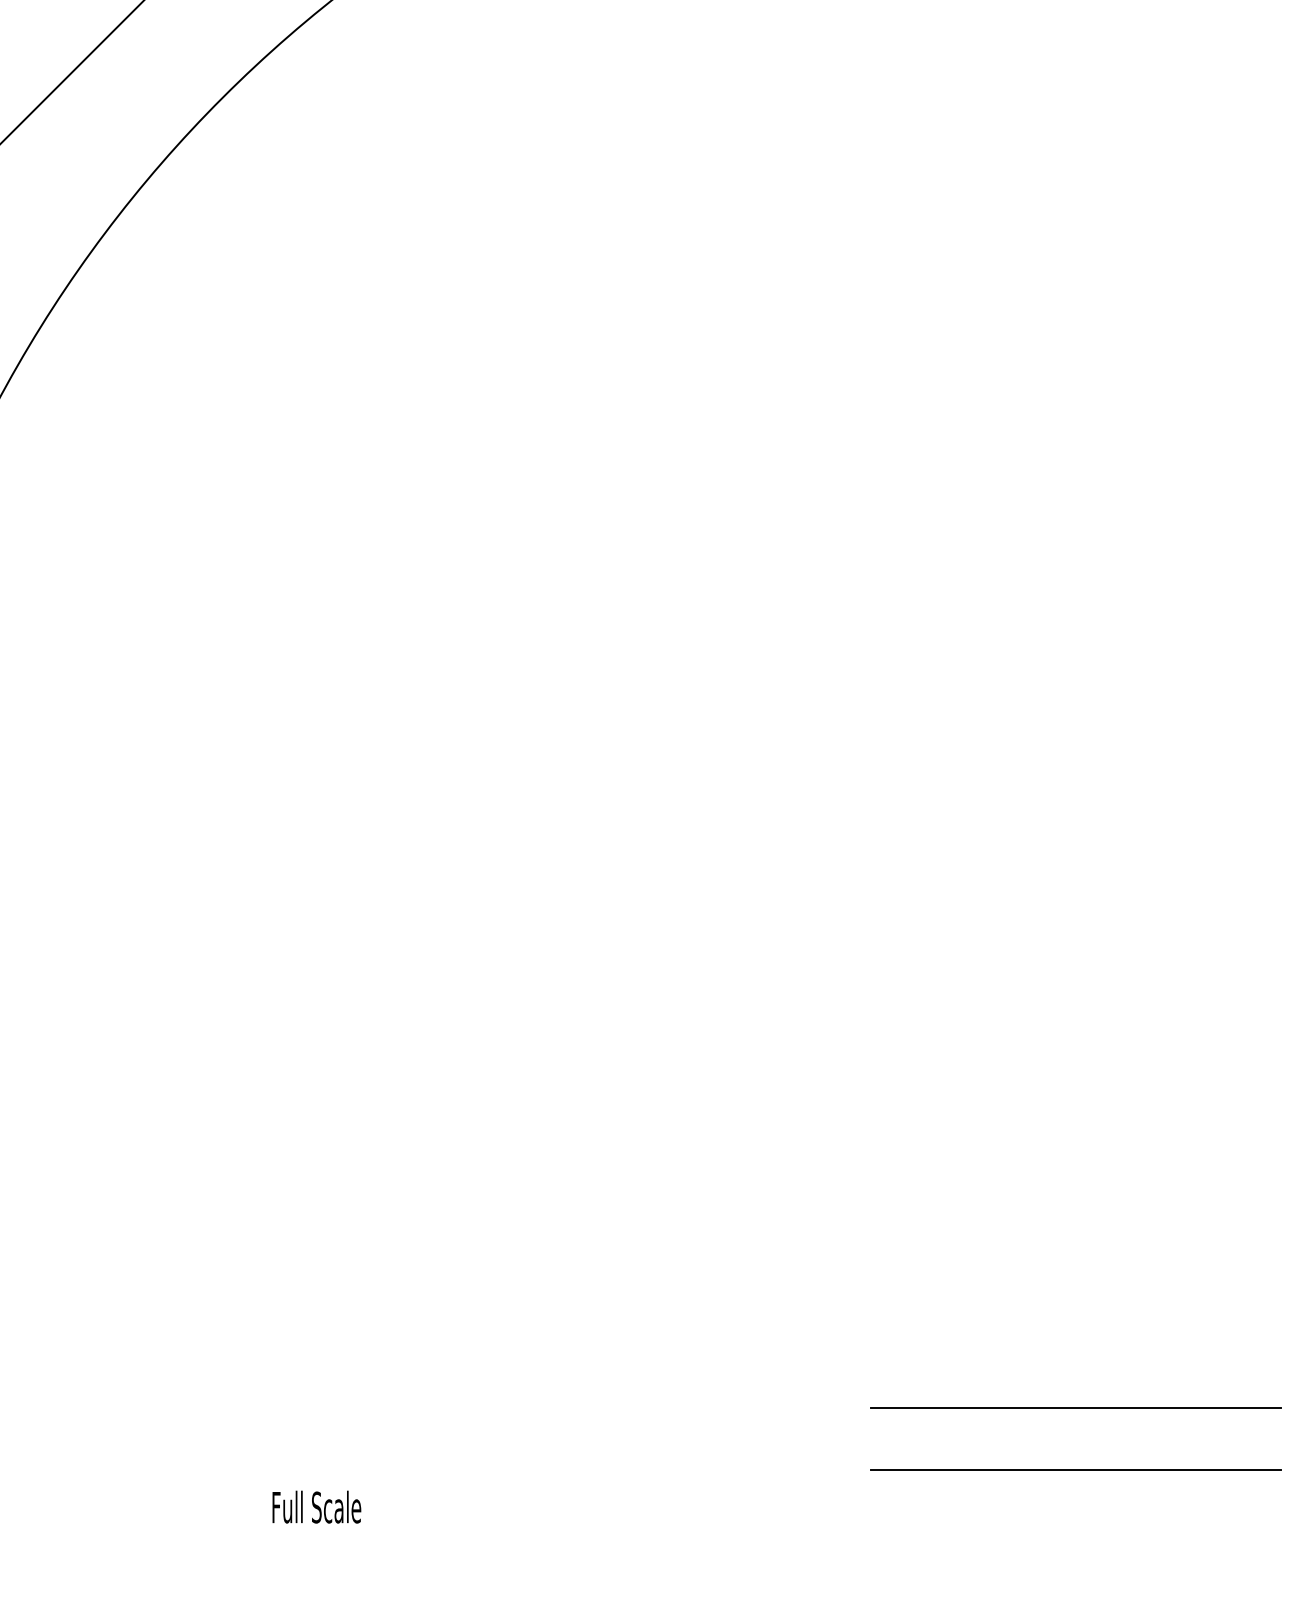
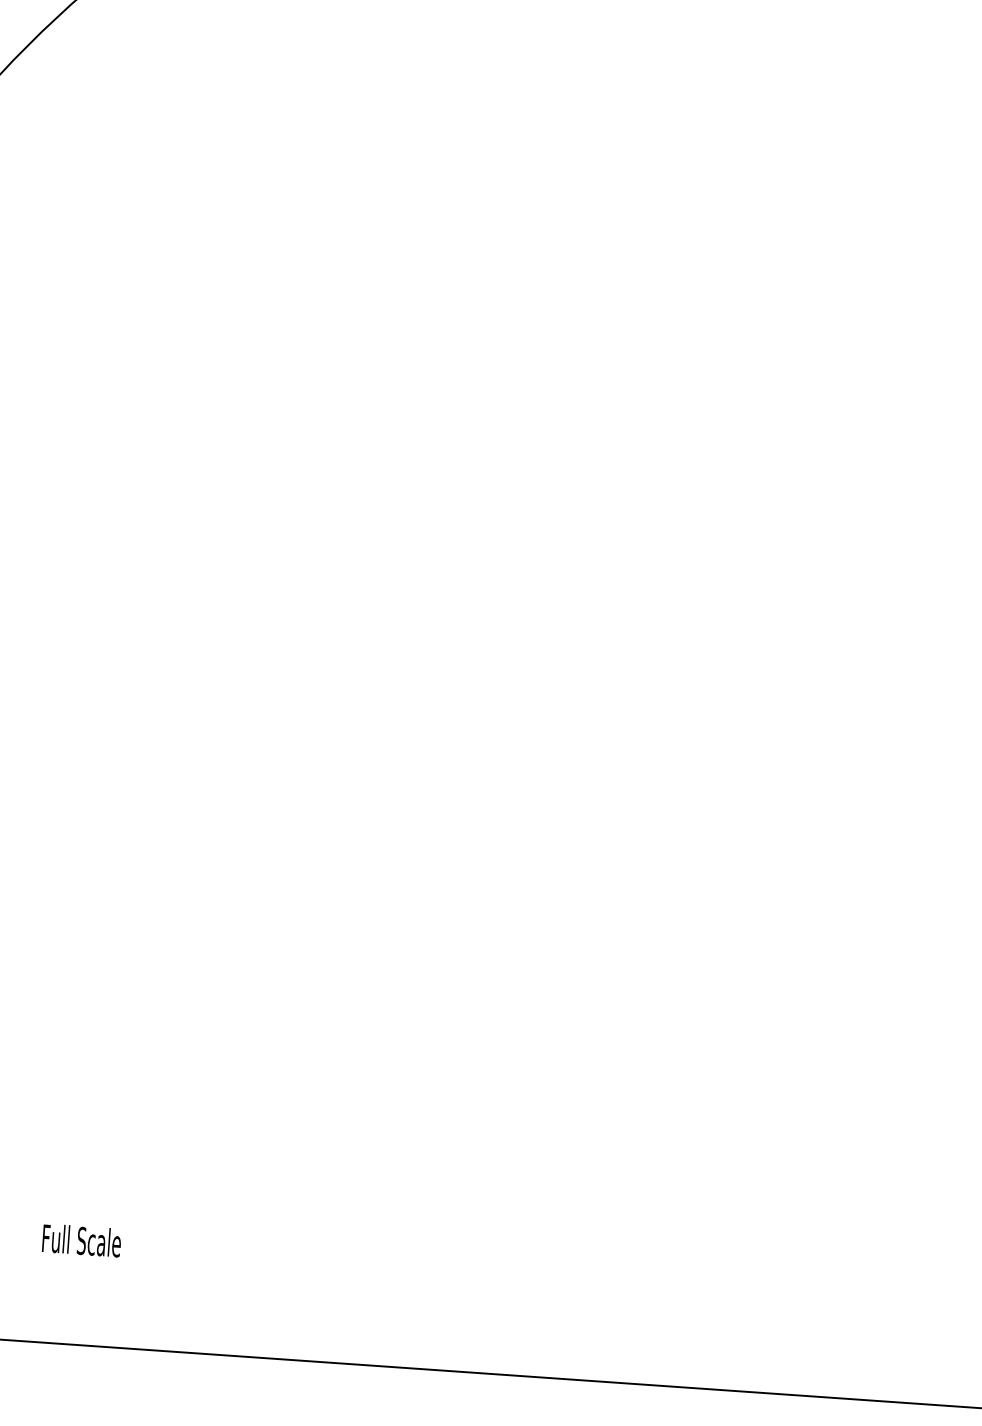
line: (1075, 1407) -> (757, 1199), removed
line: (1075, 1469) -> (753, 1254), removed

